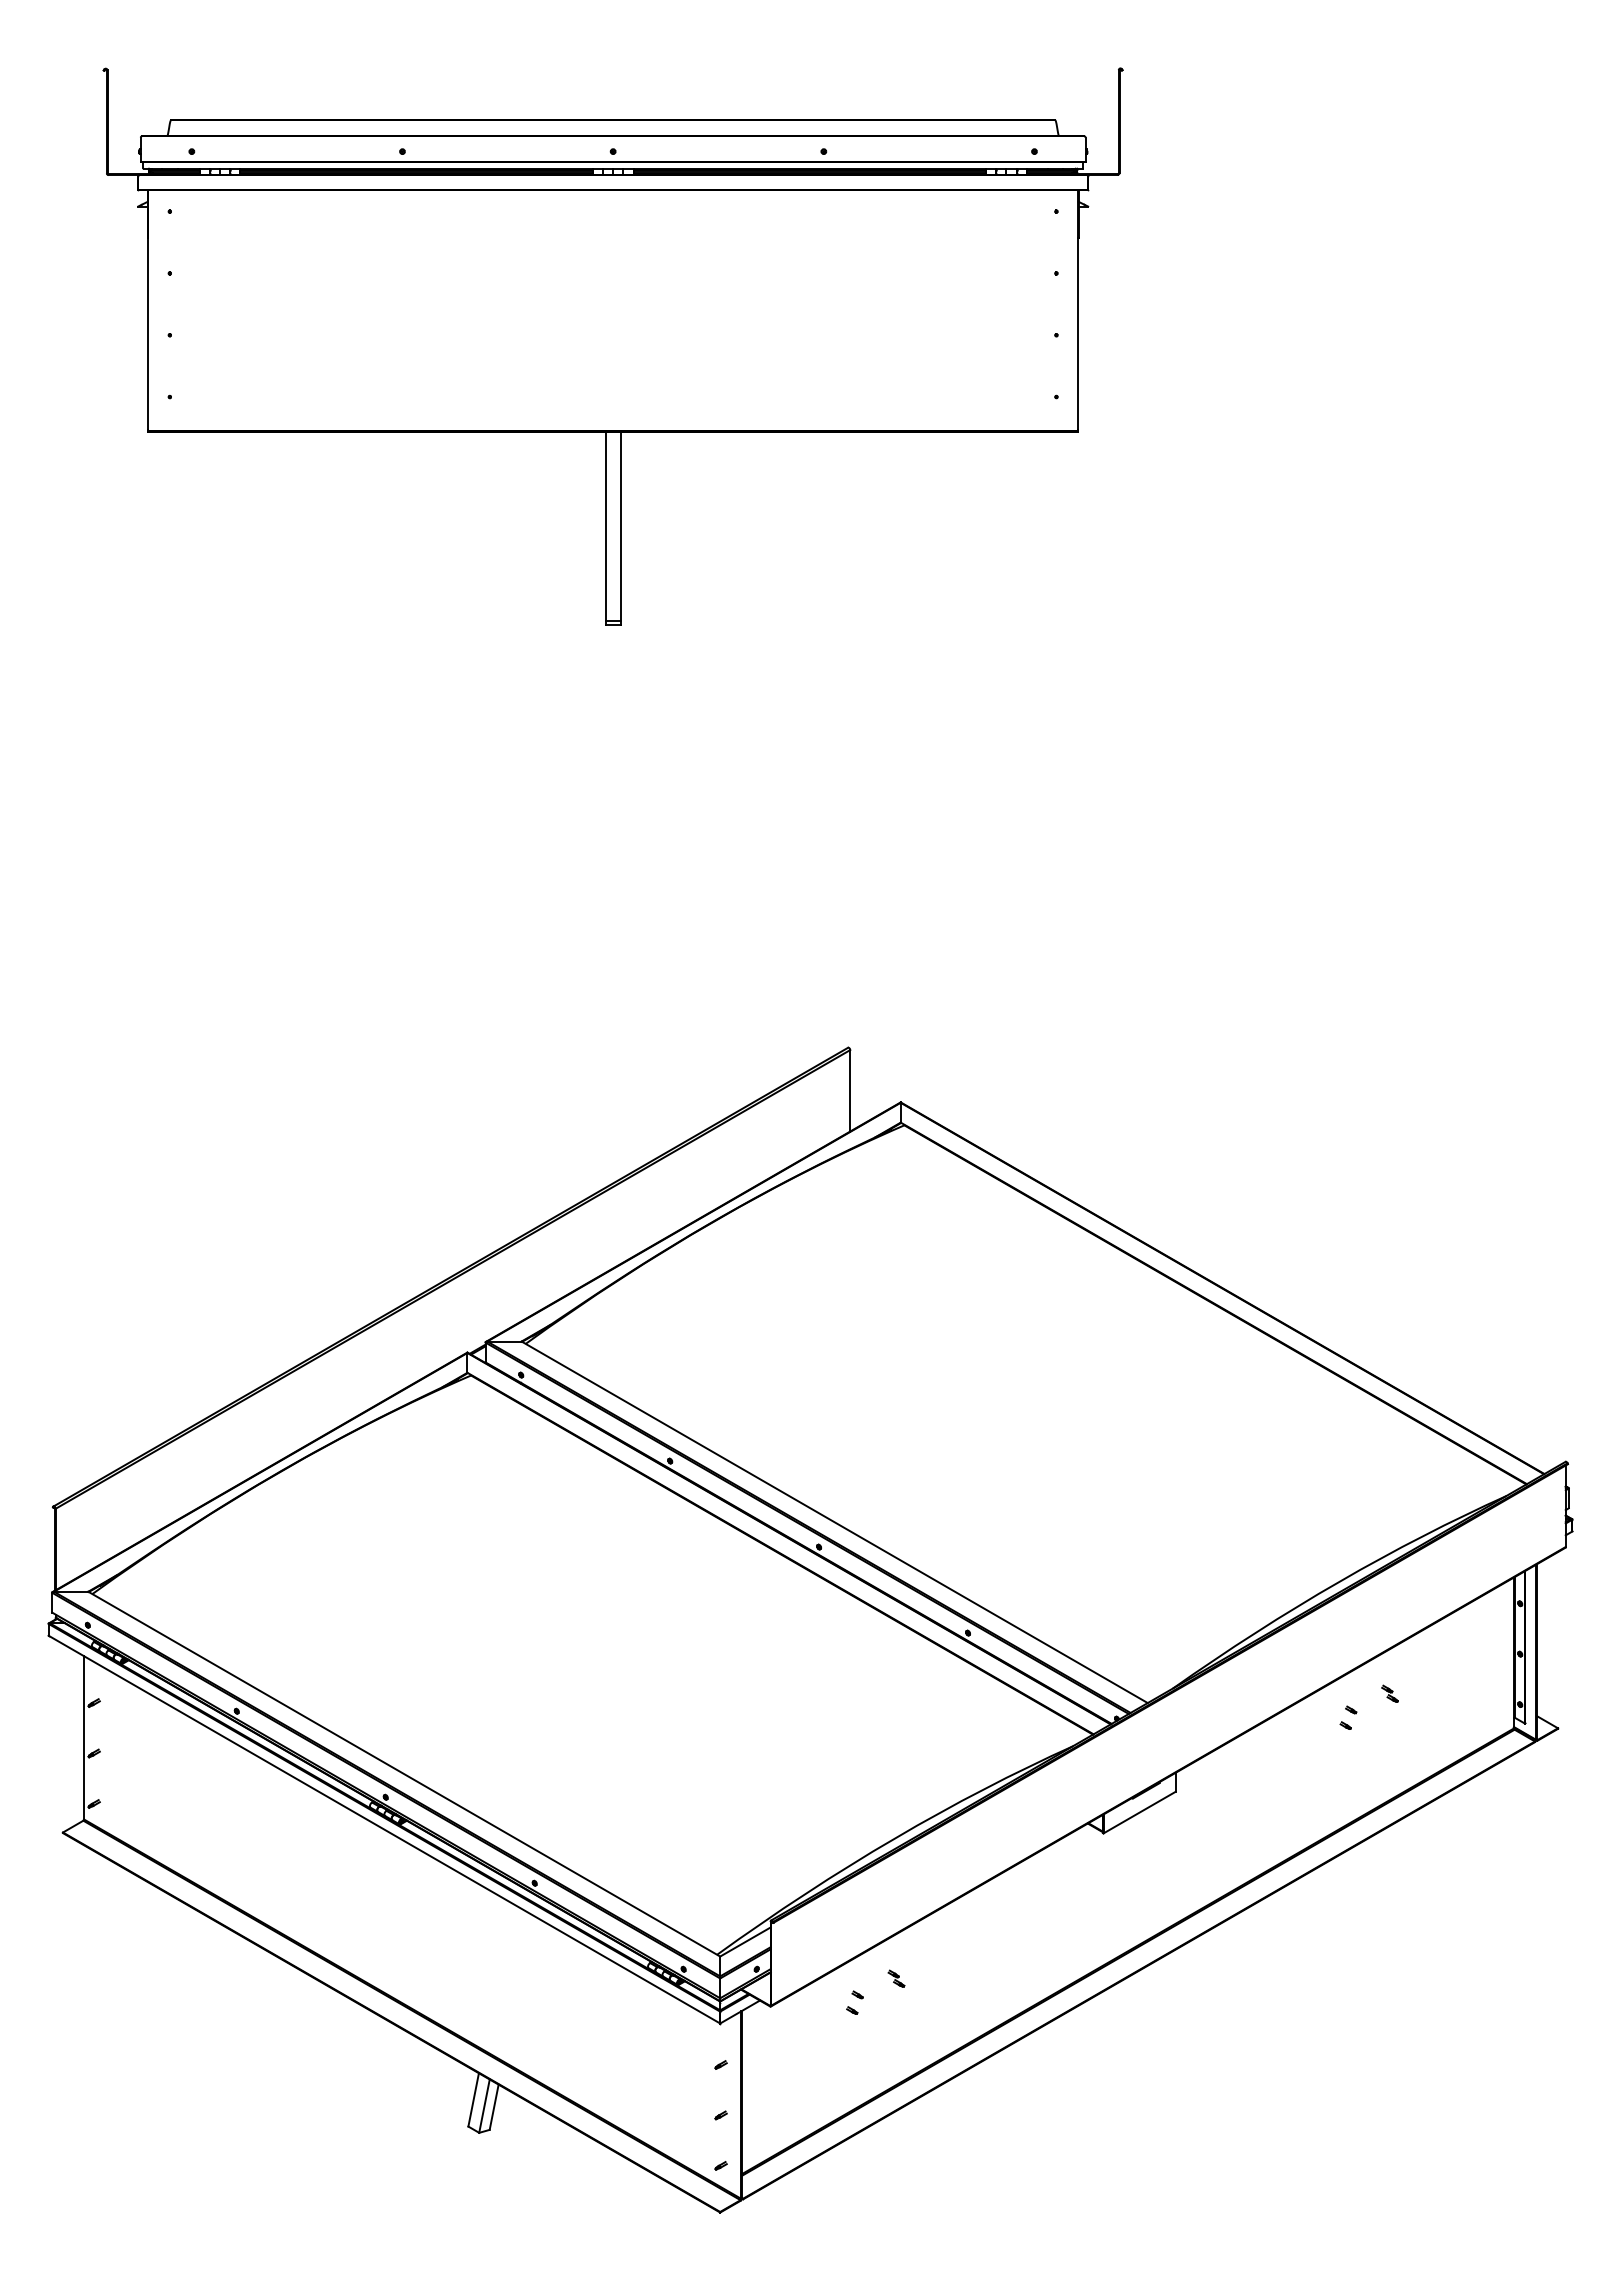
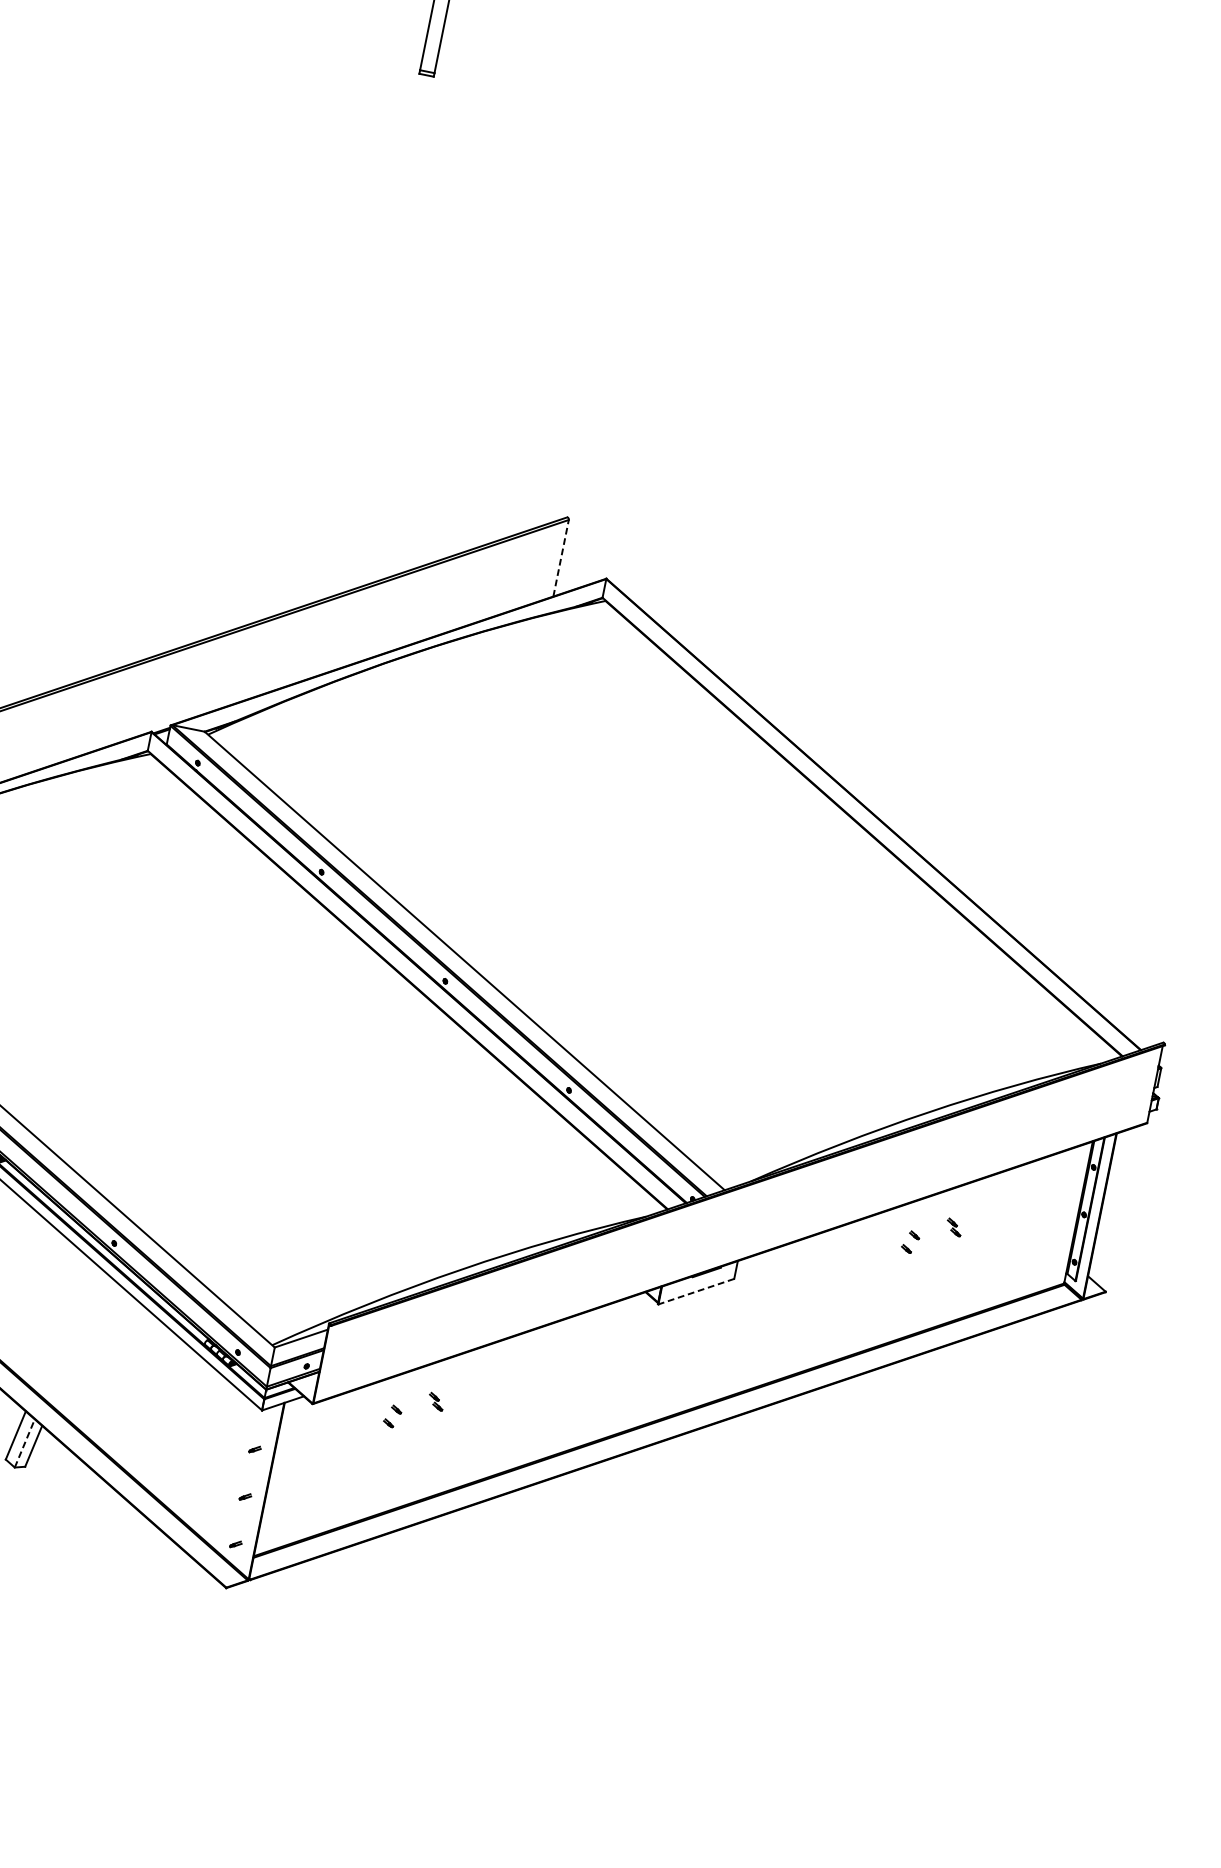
line: (850, 1090) -> (561, 558), solid -> dashed
line: (1139, 1812) -> (696, 1291), solid -> dashed
line: (484, 2105) -> (24, 1442), solid -> dashed

